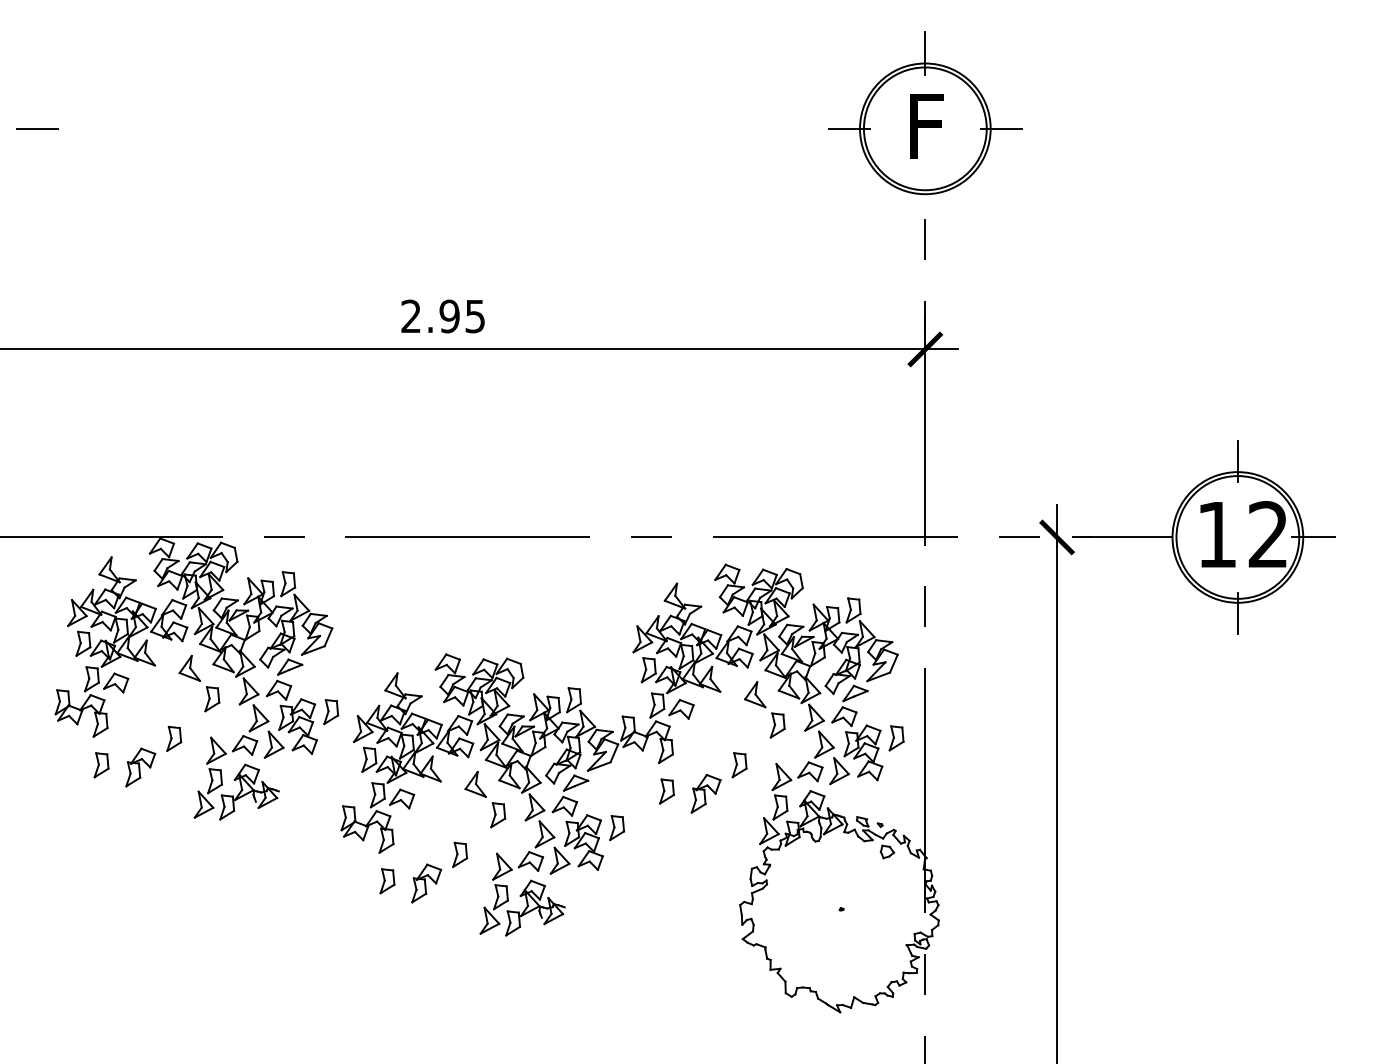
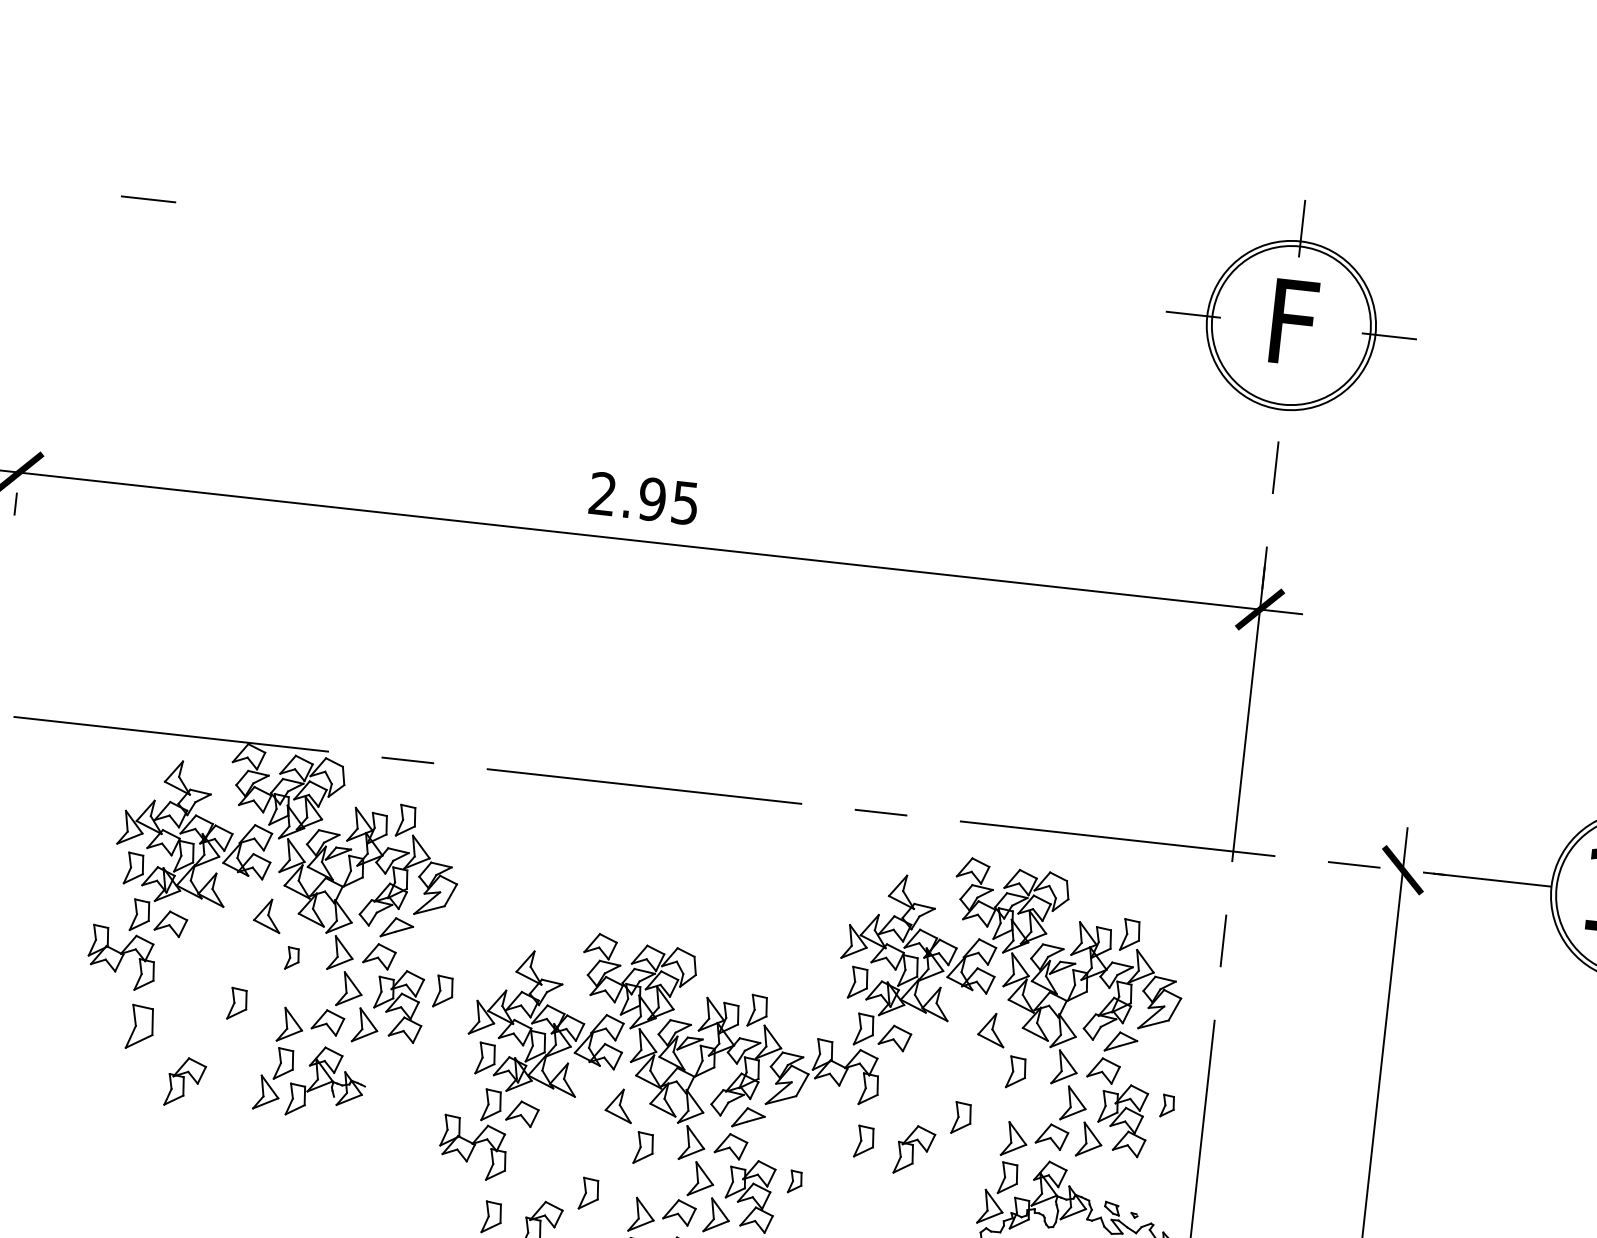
part: (212, 699) -> (292, 958), size x0.7
part: (896, 738) -> (1167, 1106), size x0.7
part: (101, 765) -> (140, 1027), size x1.4
part: (140, 767) -> (185, 1082), moved
part: (617, 828) -> (795, 1182), size x0.7

